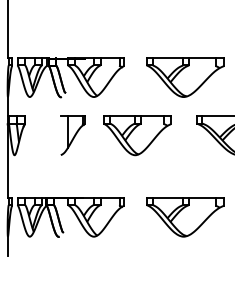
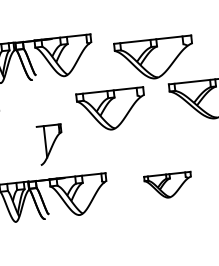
part: (185, 77) -> (154, 58), moved
part: (72, 135) -> (50, 144), moved
part: (185, 217) -> (168, 186), size x0.6

